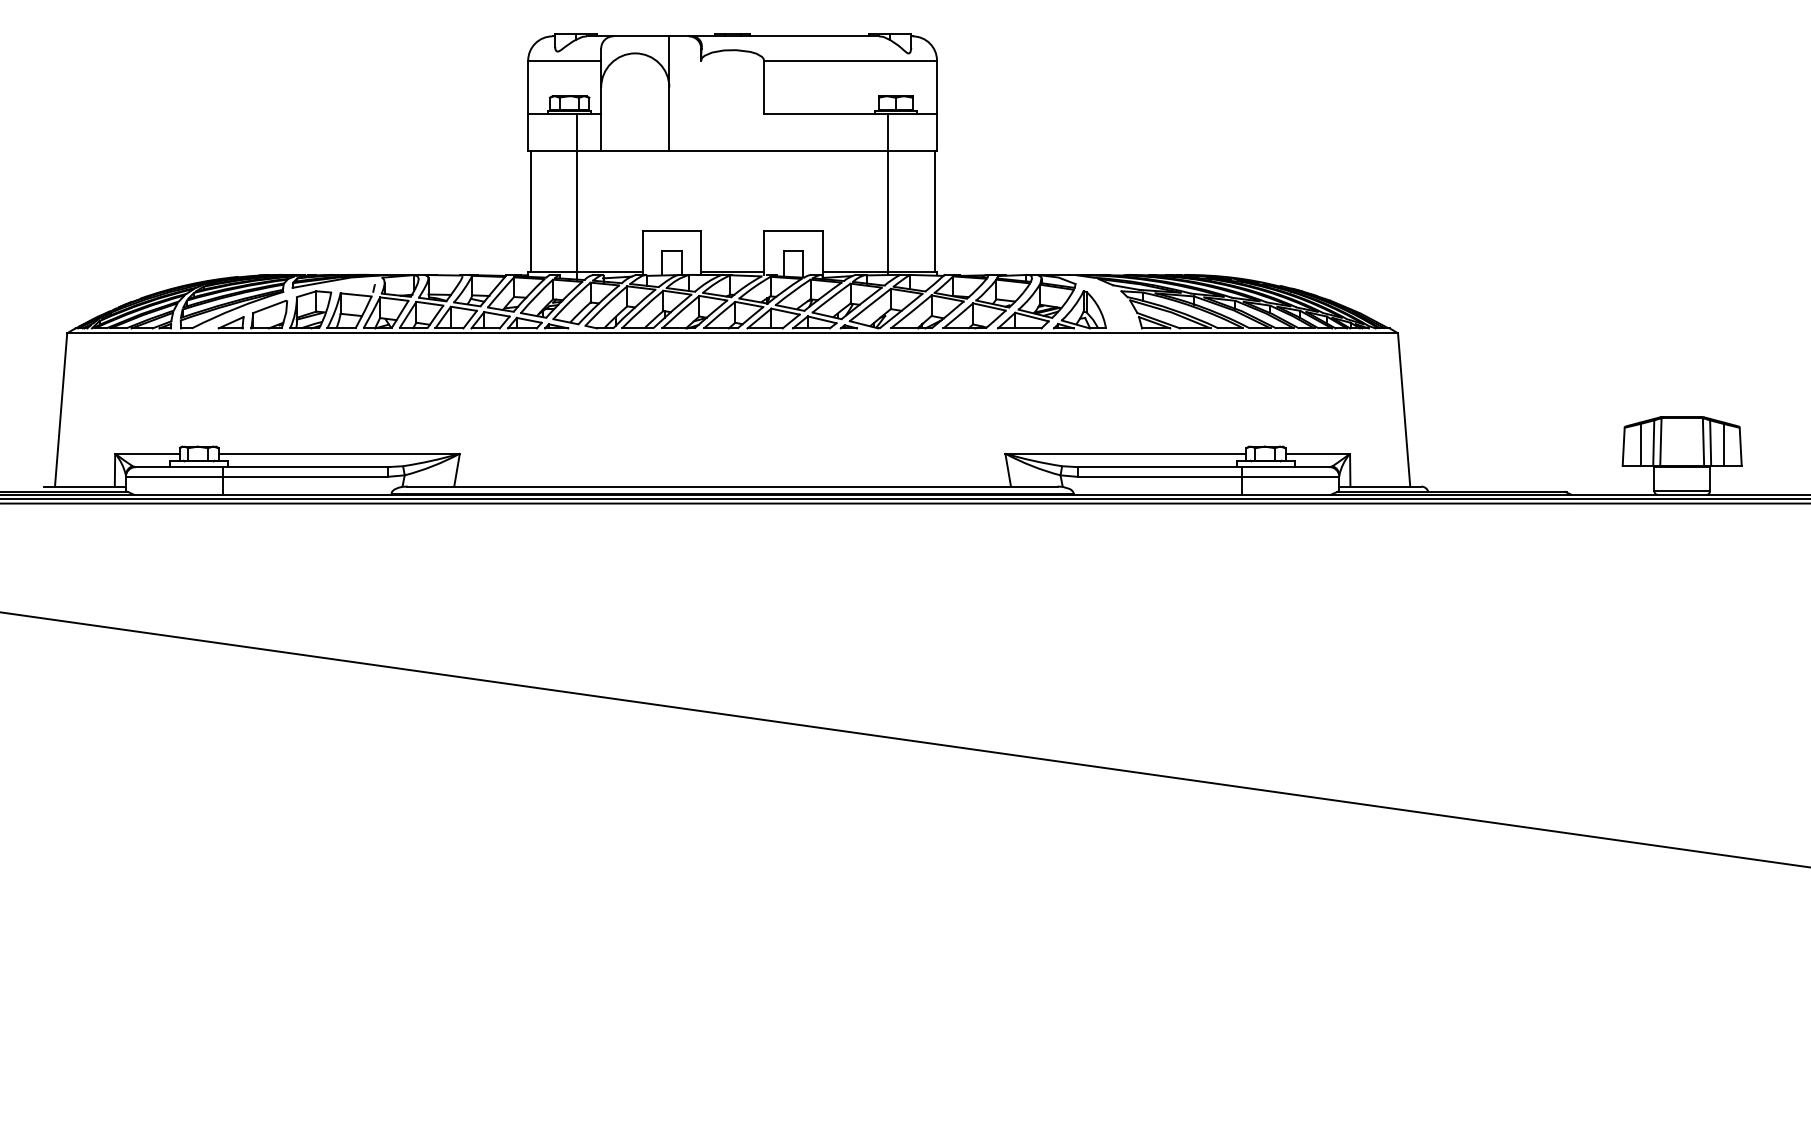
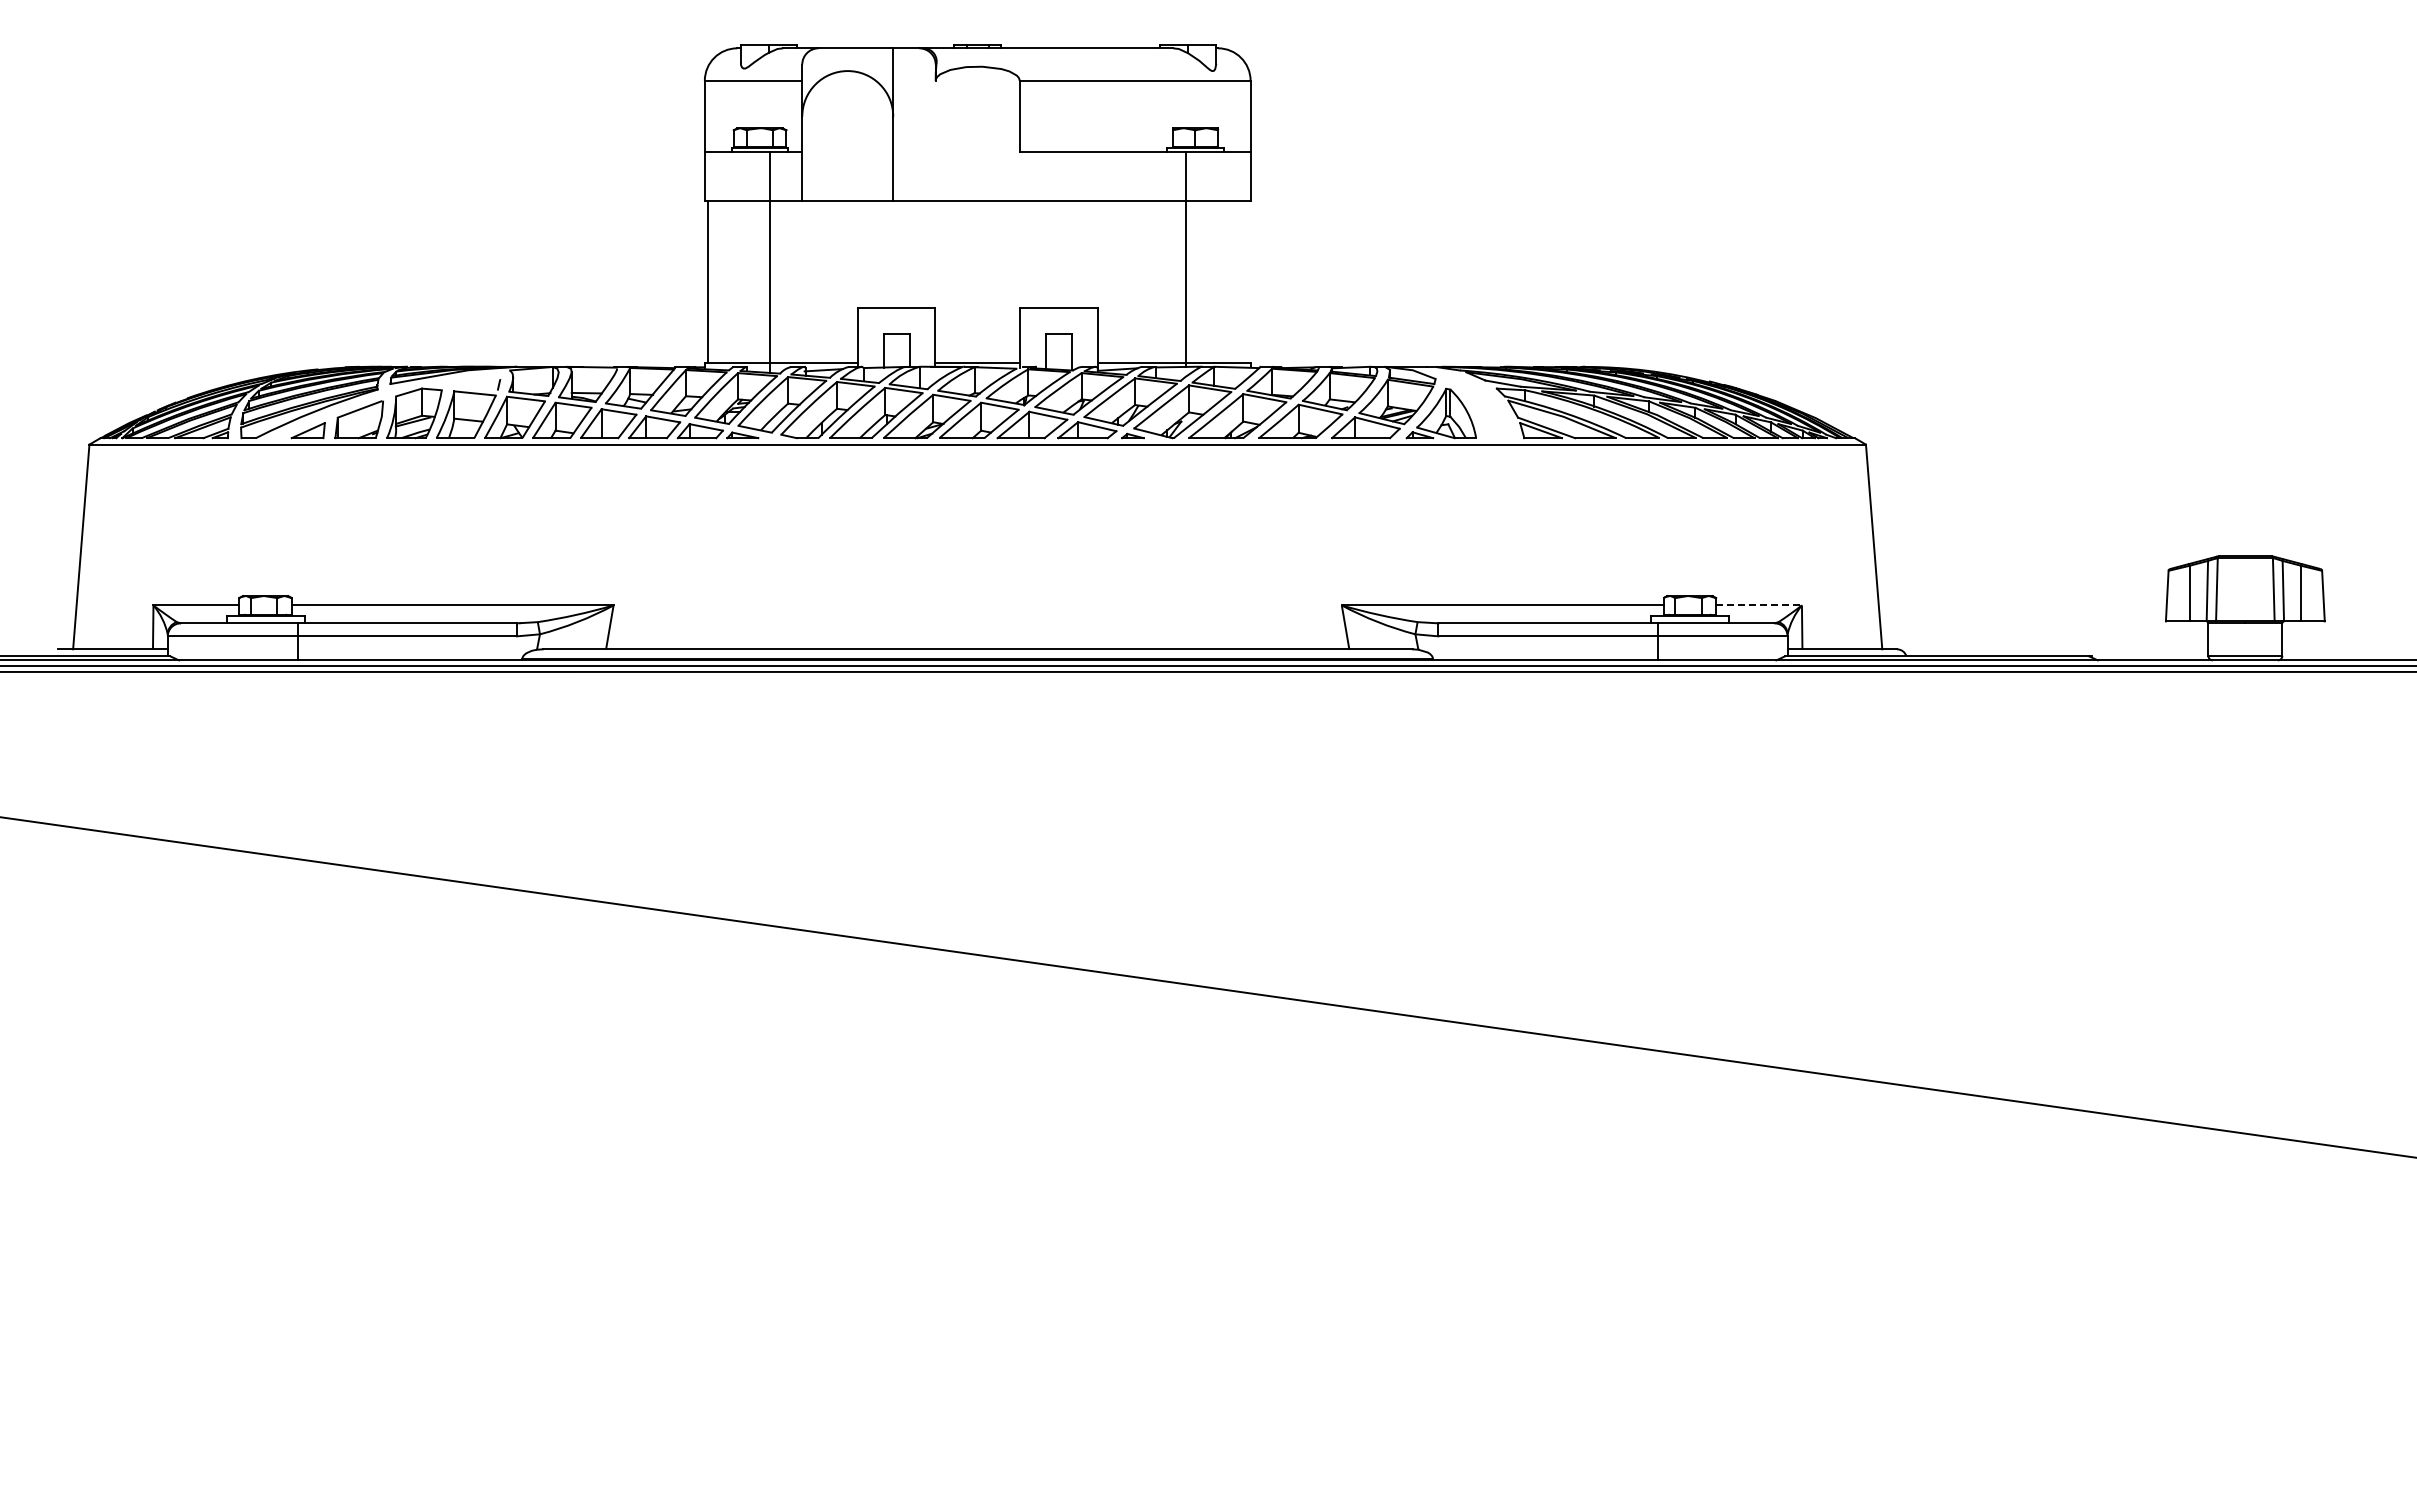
line: (934, 211) -> (1247, 282), removed
line: (1318, 453) -> (1759, 605), solid -> dashed

